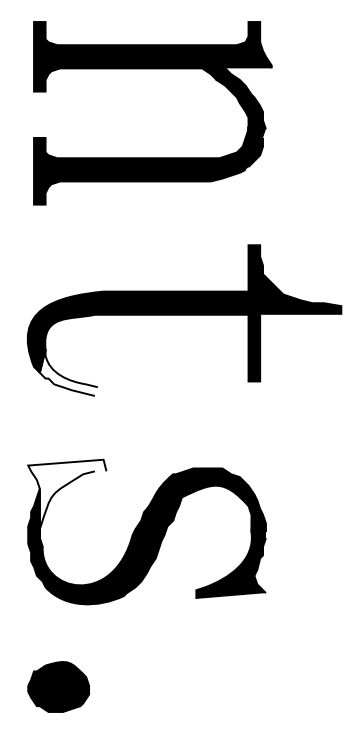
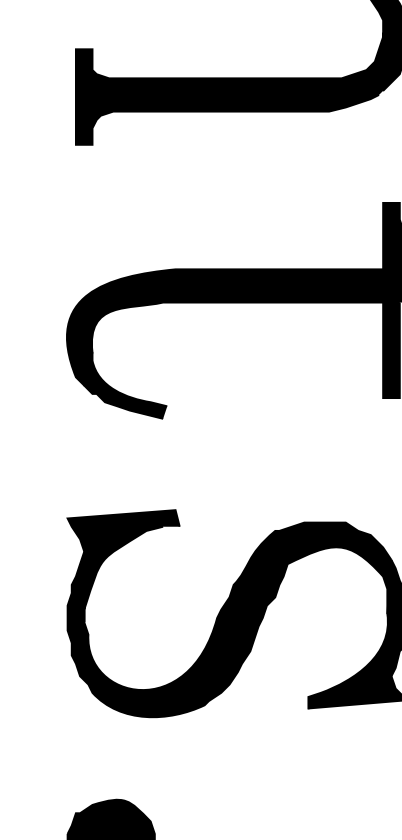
fill: (68, 372) -> (125, 385), added
fill: (67, 498) -> (123, 565), added

